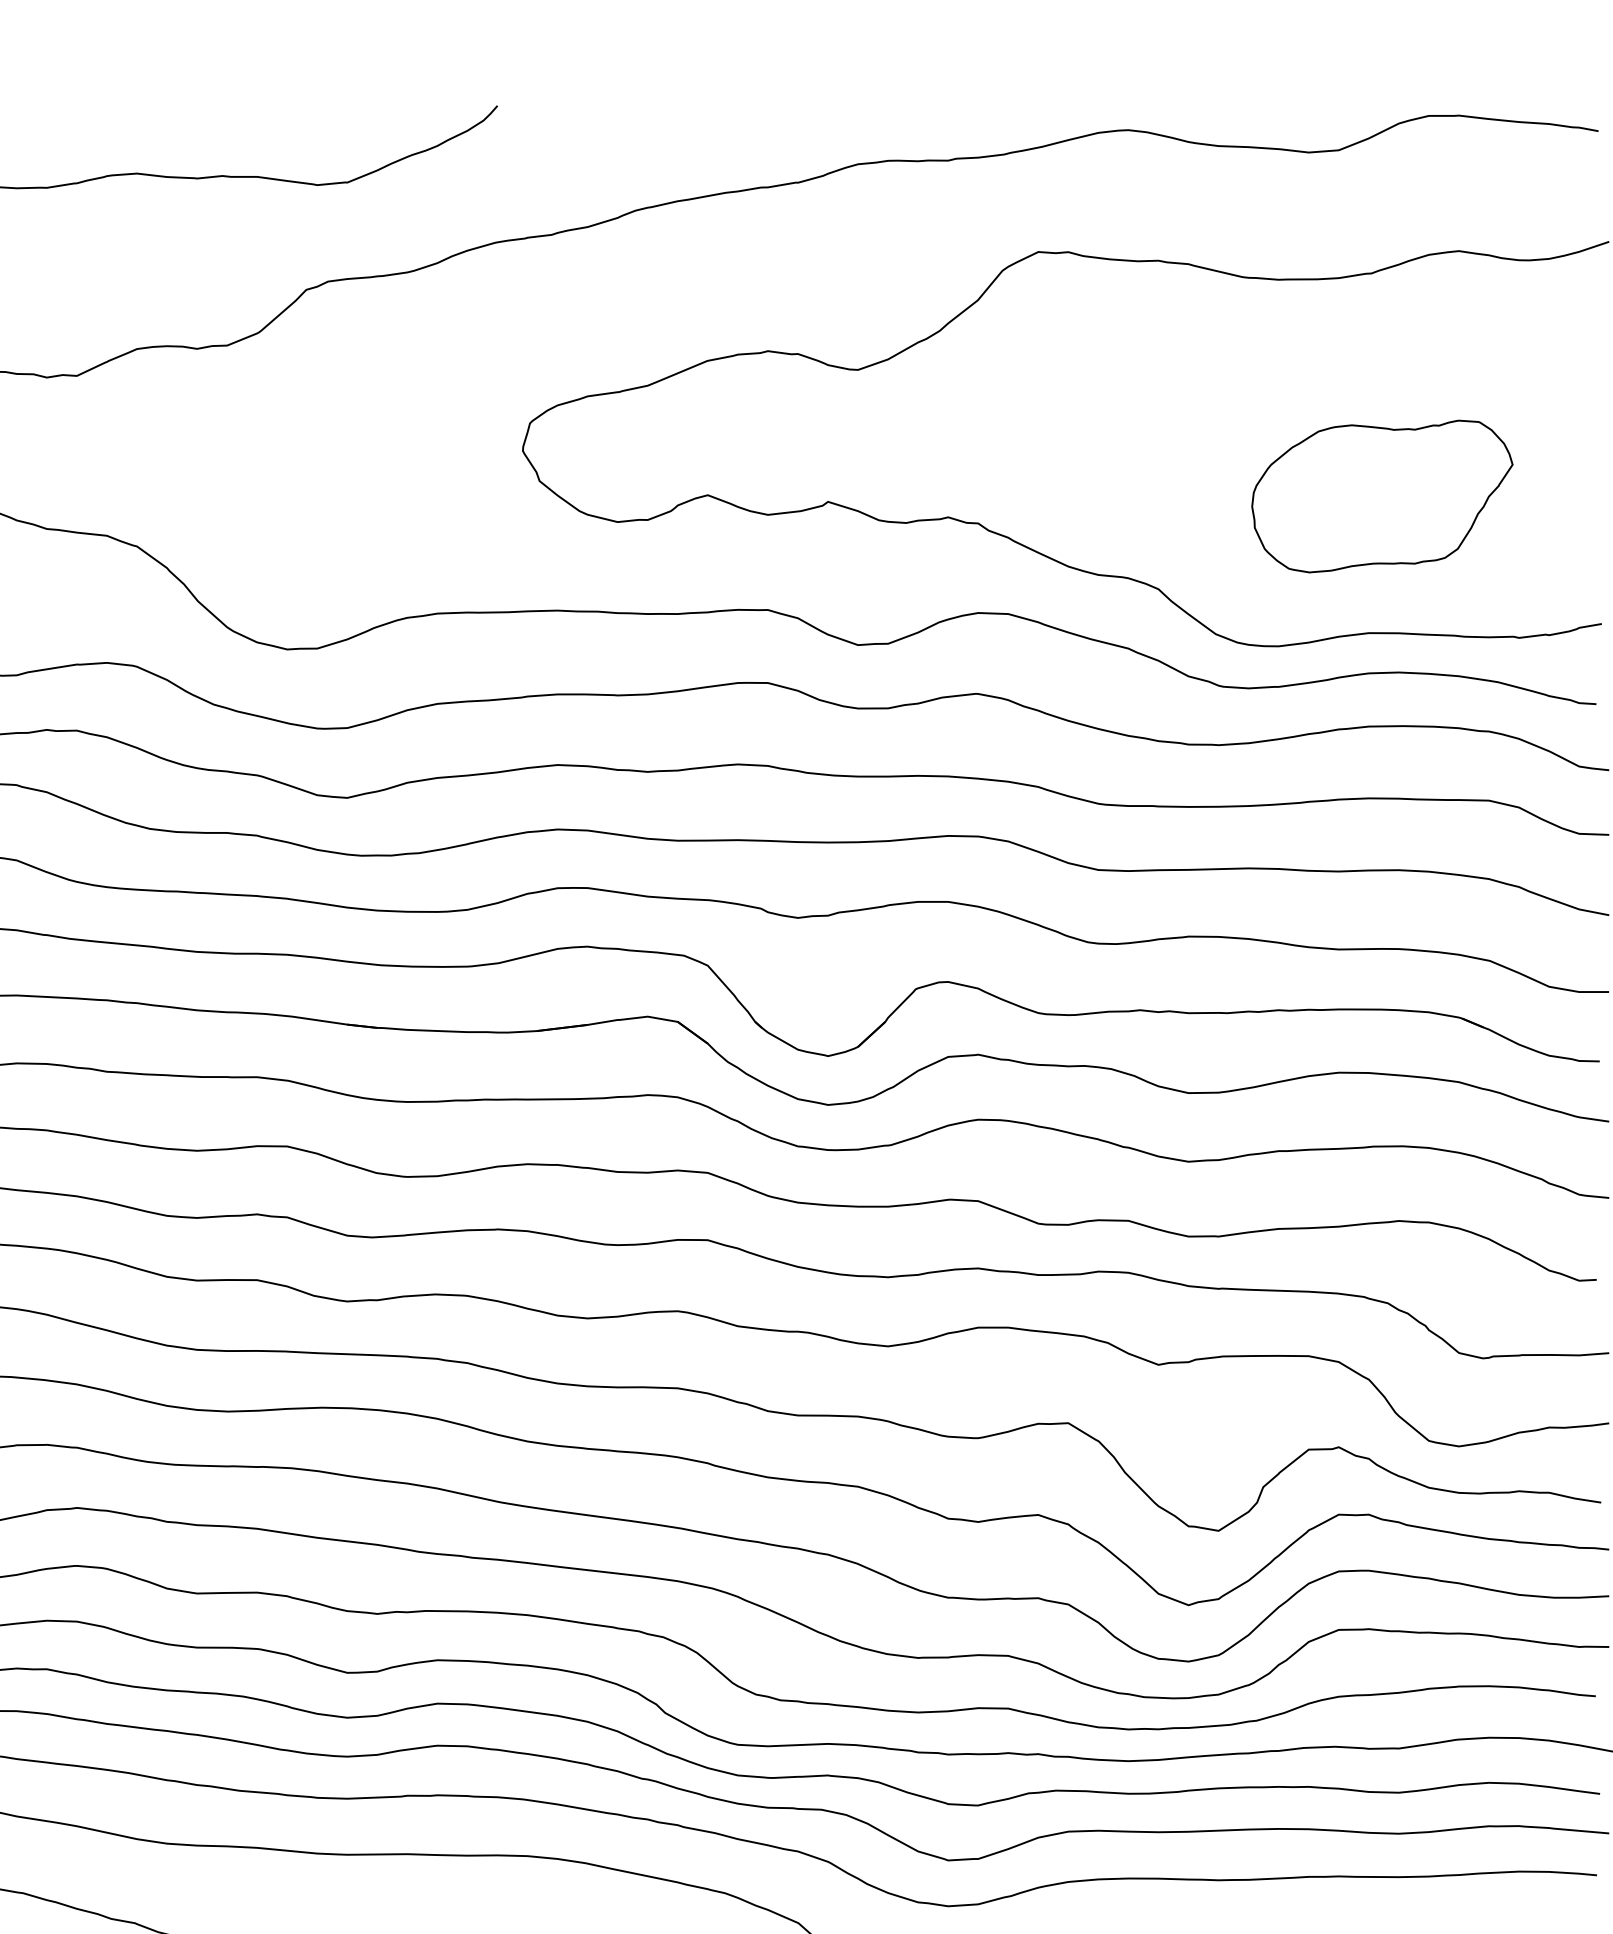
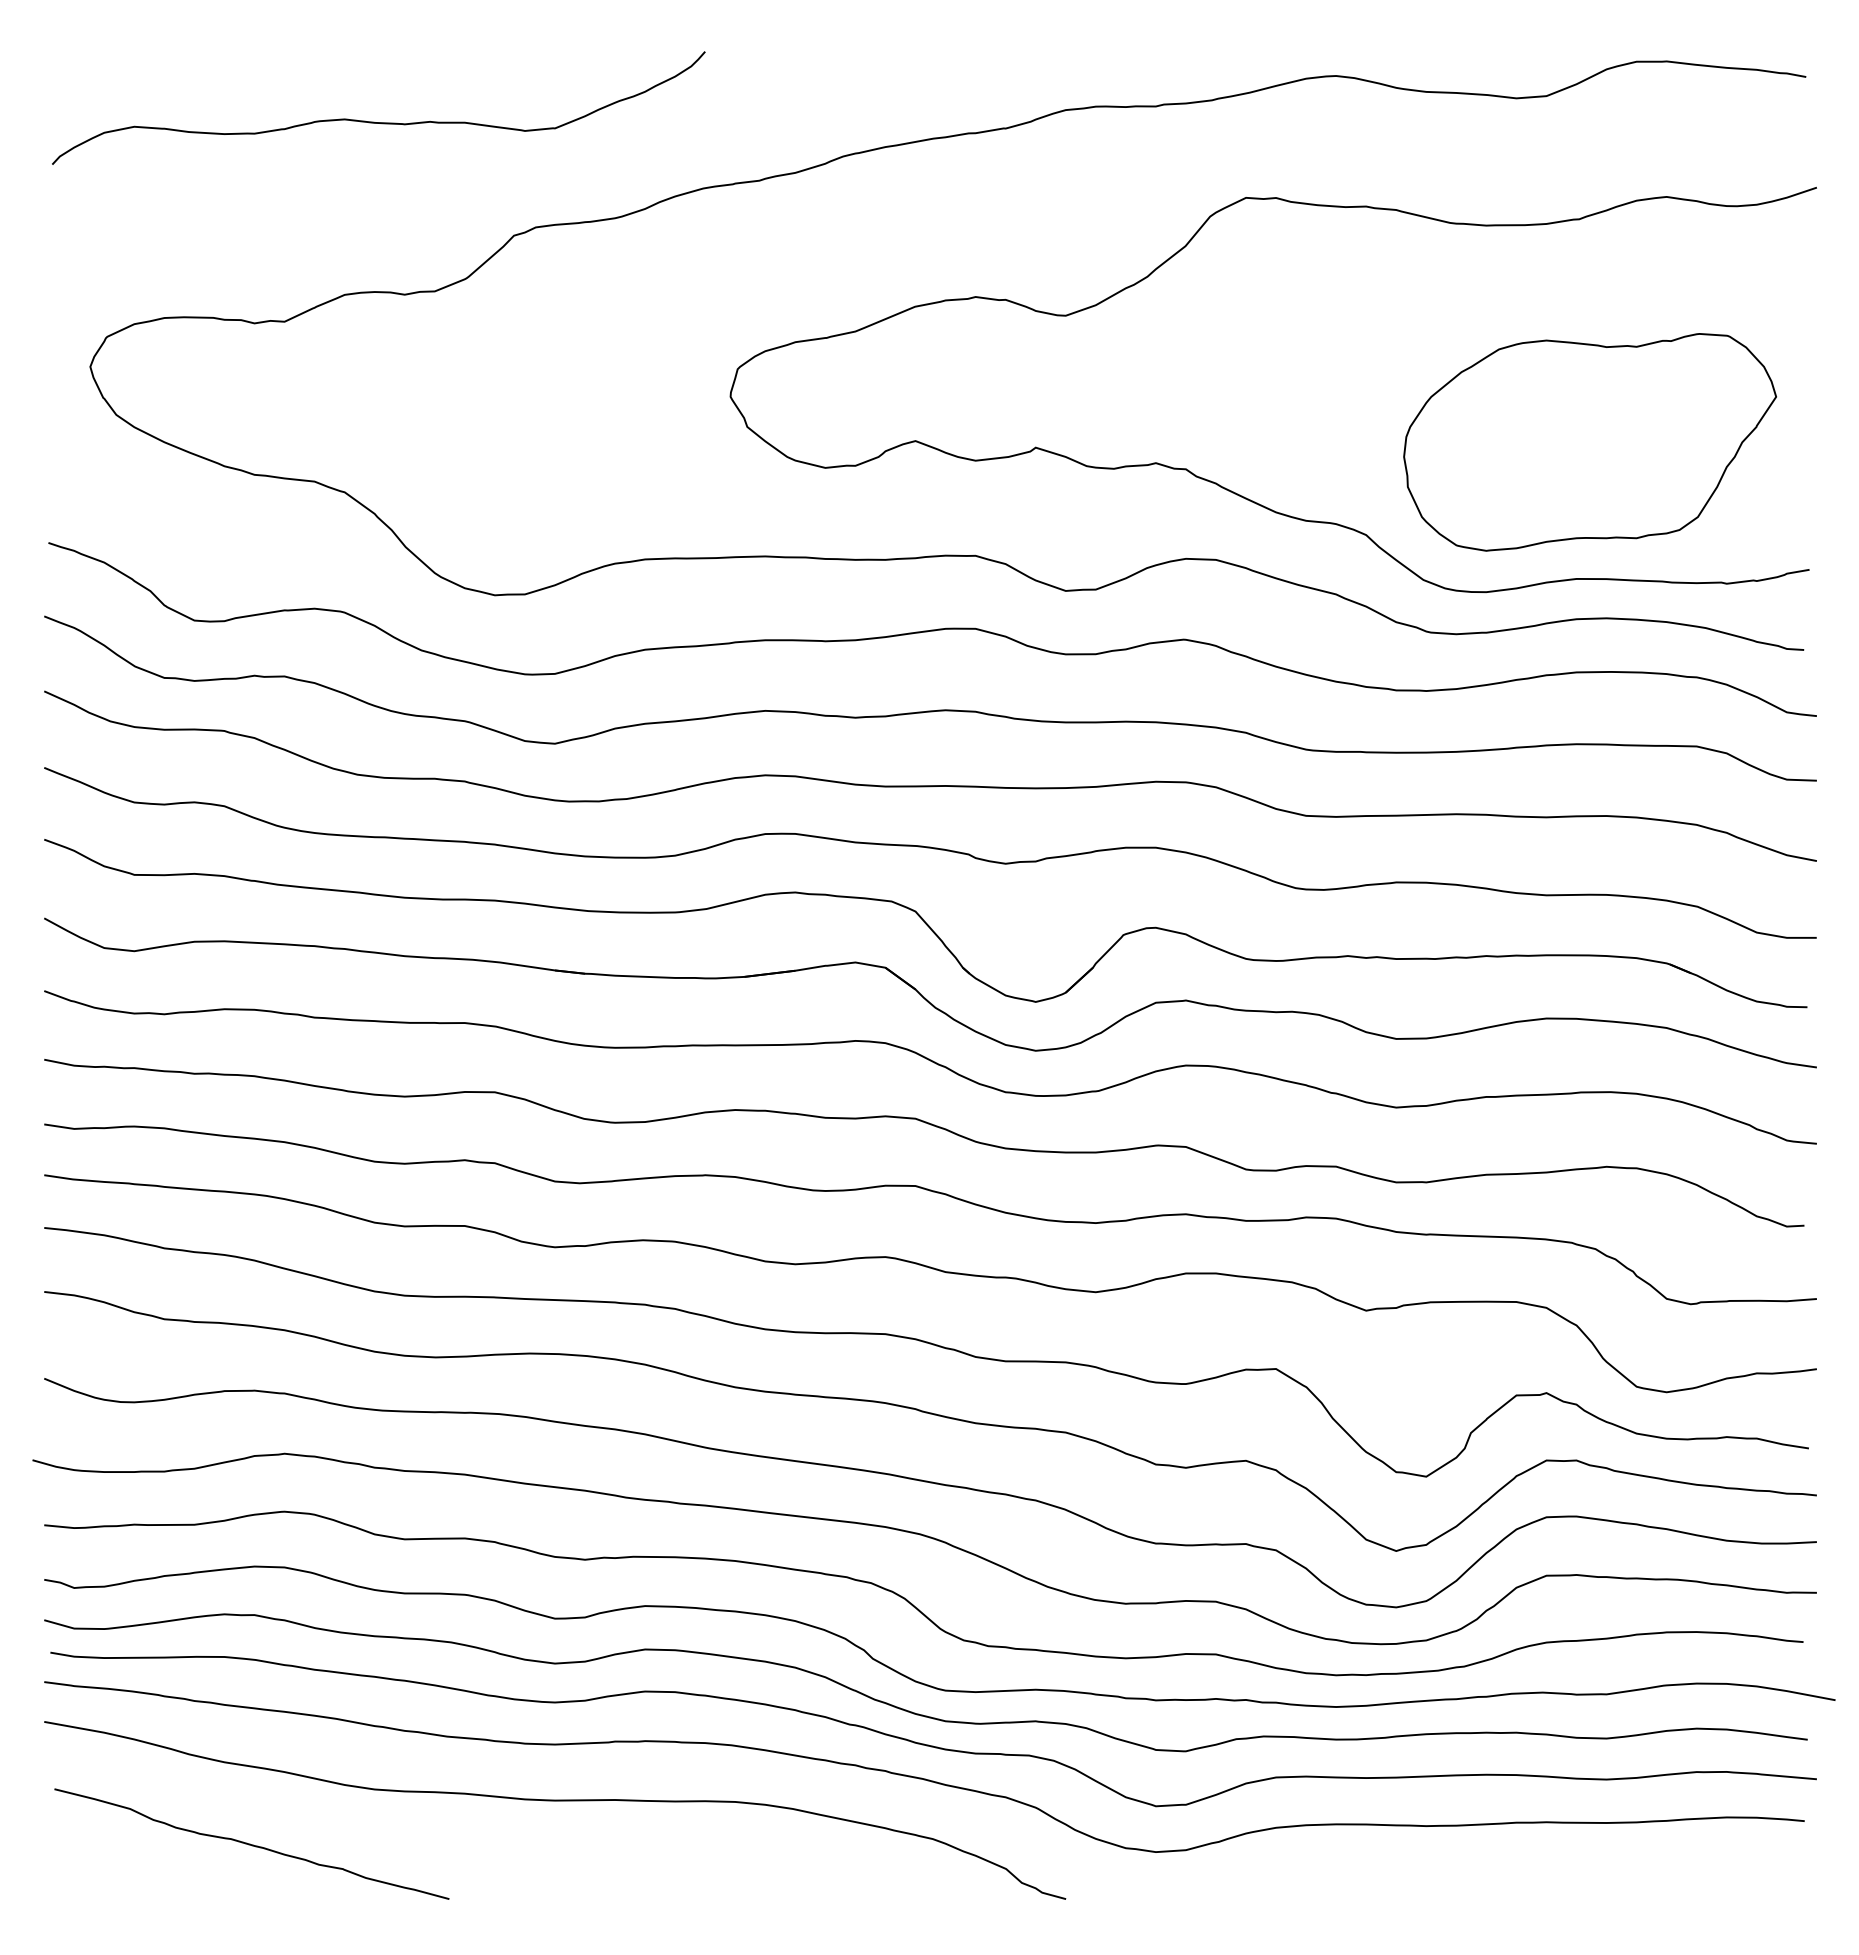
part: (1381, 496) -> (1589, 442), size x1.43

